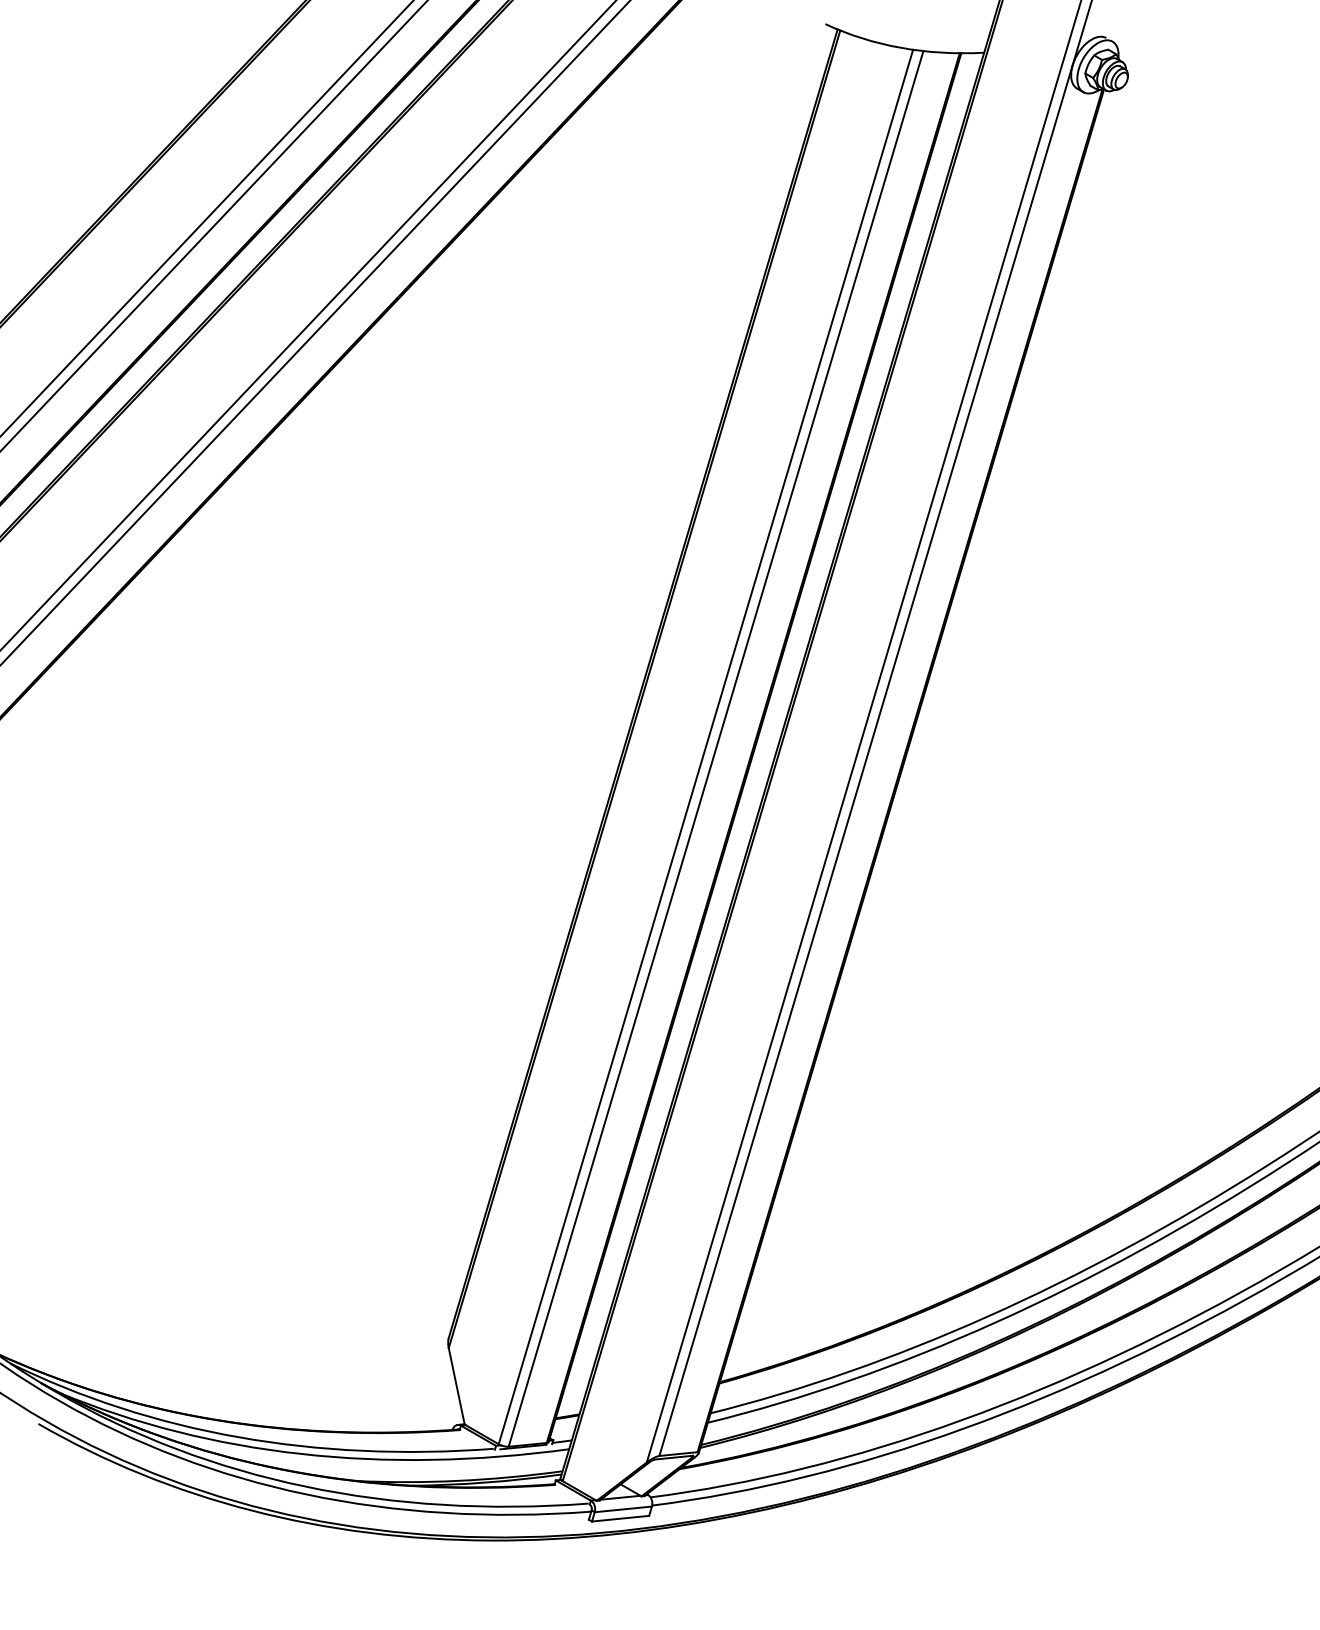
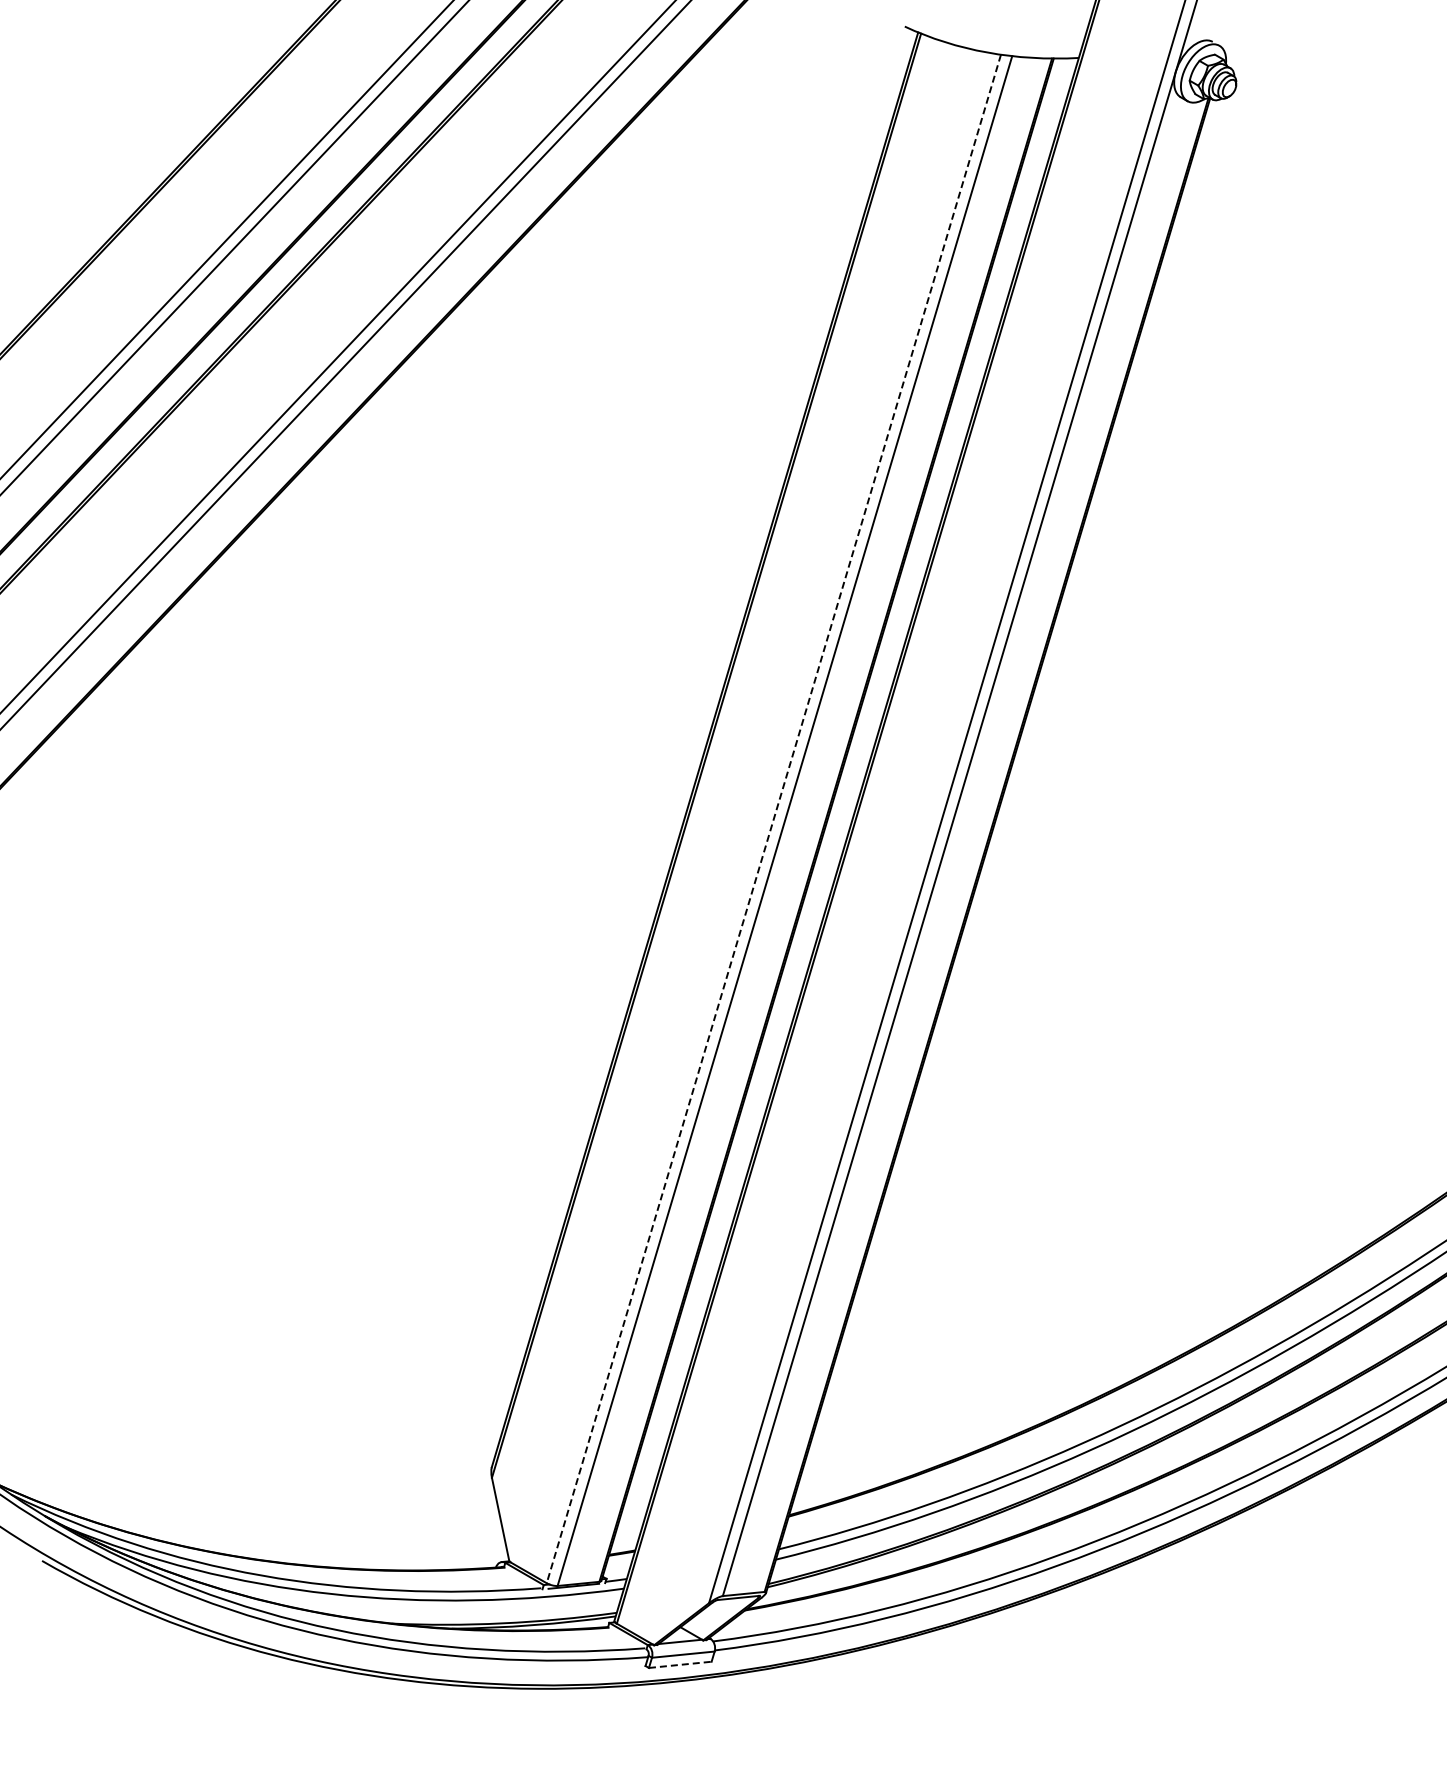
line: (705, 747) -> (773, 819), solid -> dashed
line: (620, 1518) -> (680, 1664), solid -> dashed

